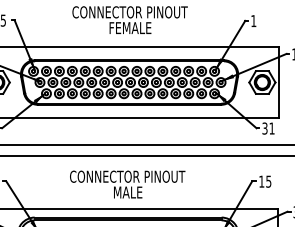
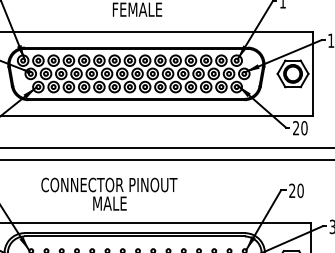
text: (268, 128) -> (300, 128), 31 -> 20
text: (265, 181) -> (296, 190), 15 -> 20
text: (127, 184) -> (109, 194), moved

